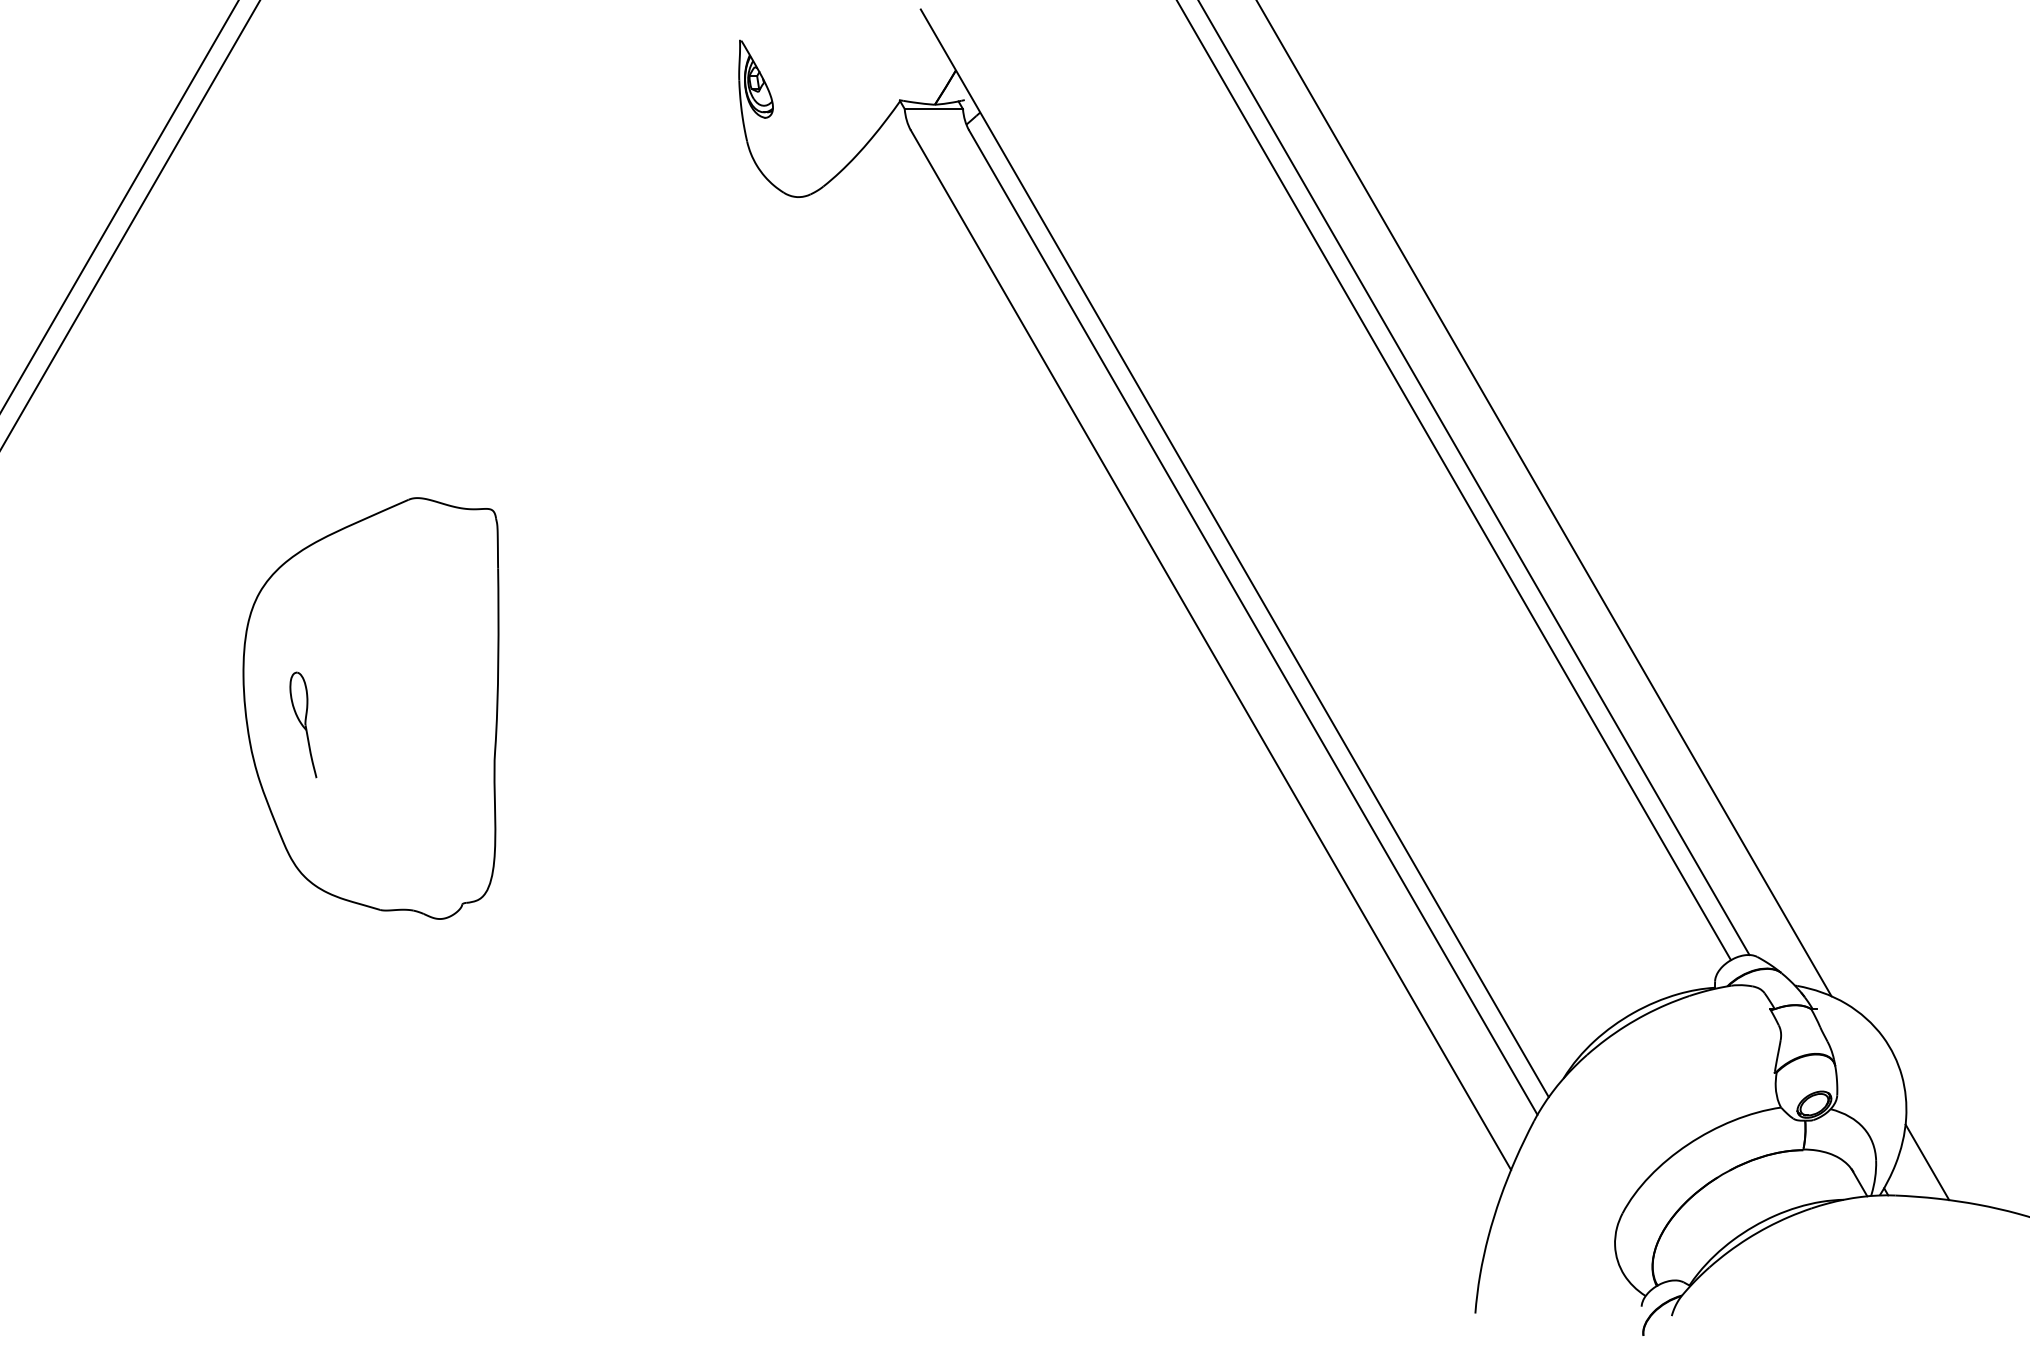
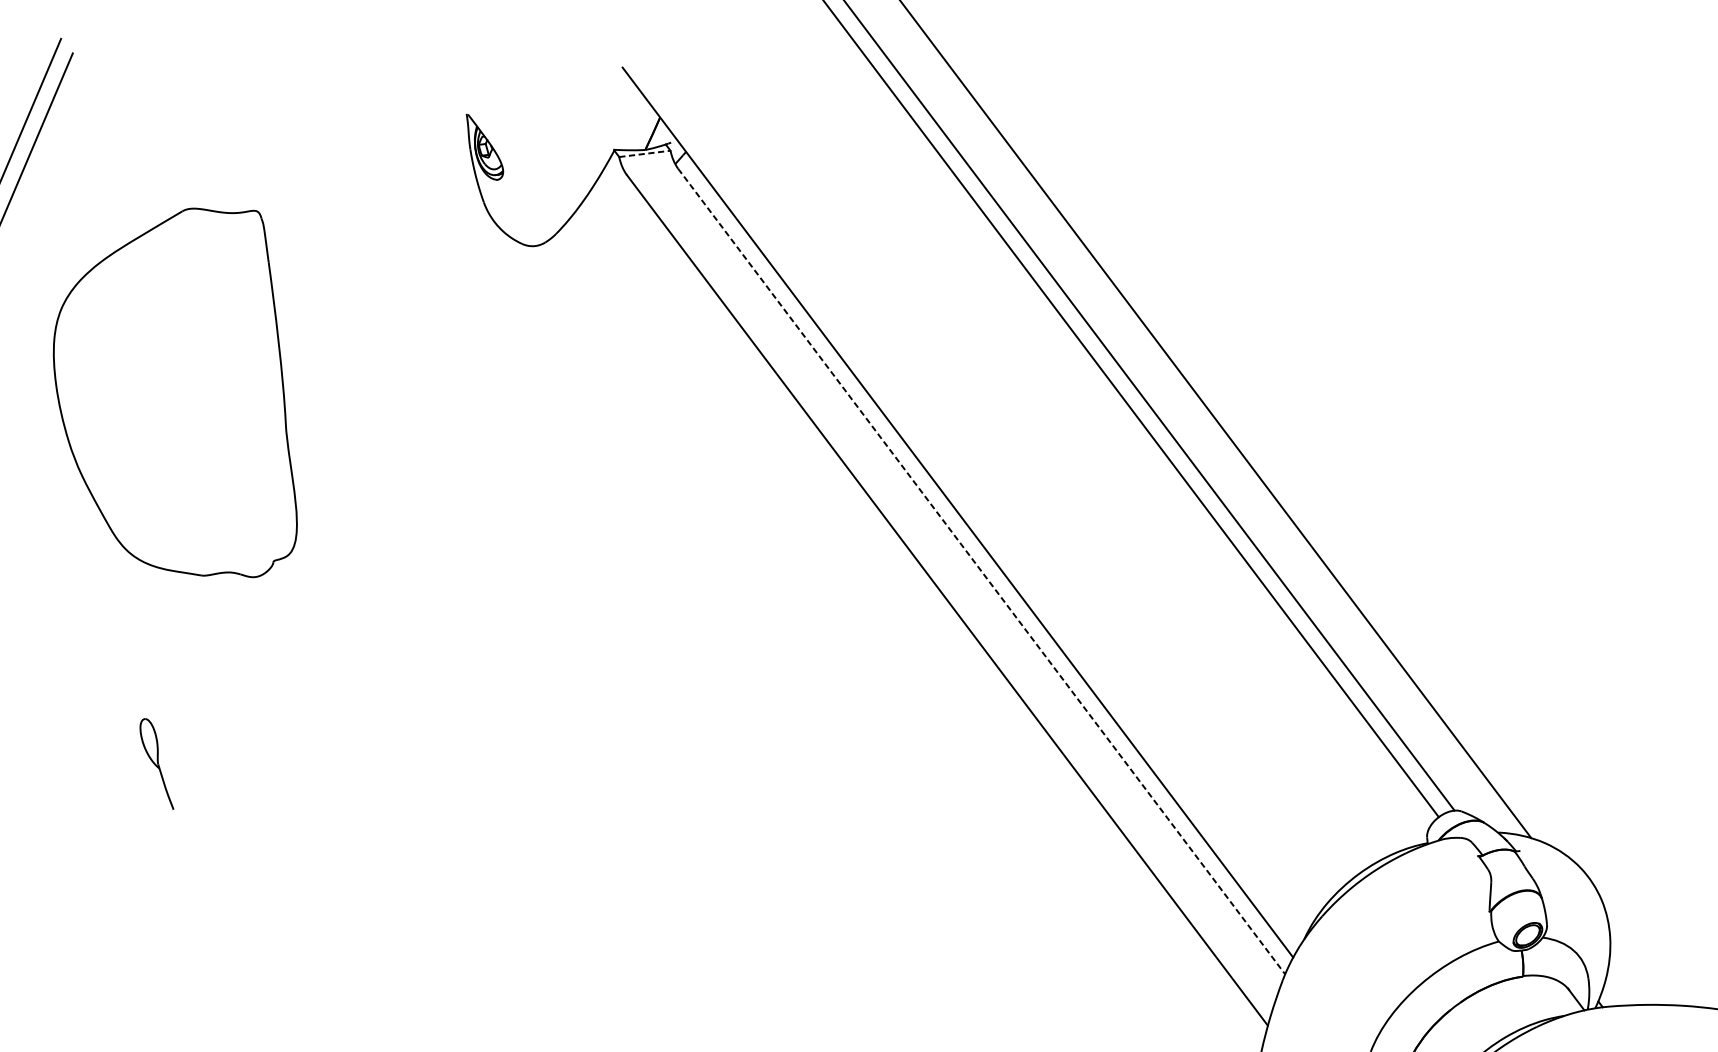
line: (934, 109) -> (645, 154), solid -> dashed
line: (1253, 623) -> (981, 572), solid -> dashed
part: (370, 708) -> (171, 399), moved
line: (1927, 1162) -> (1633, 974), removed

